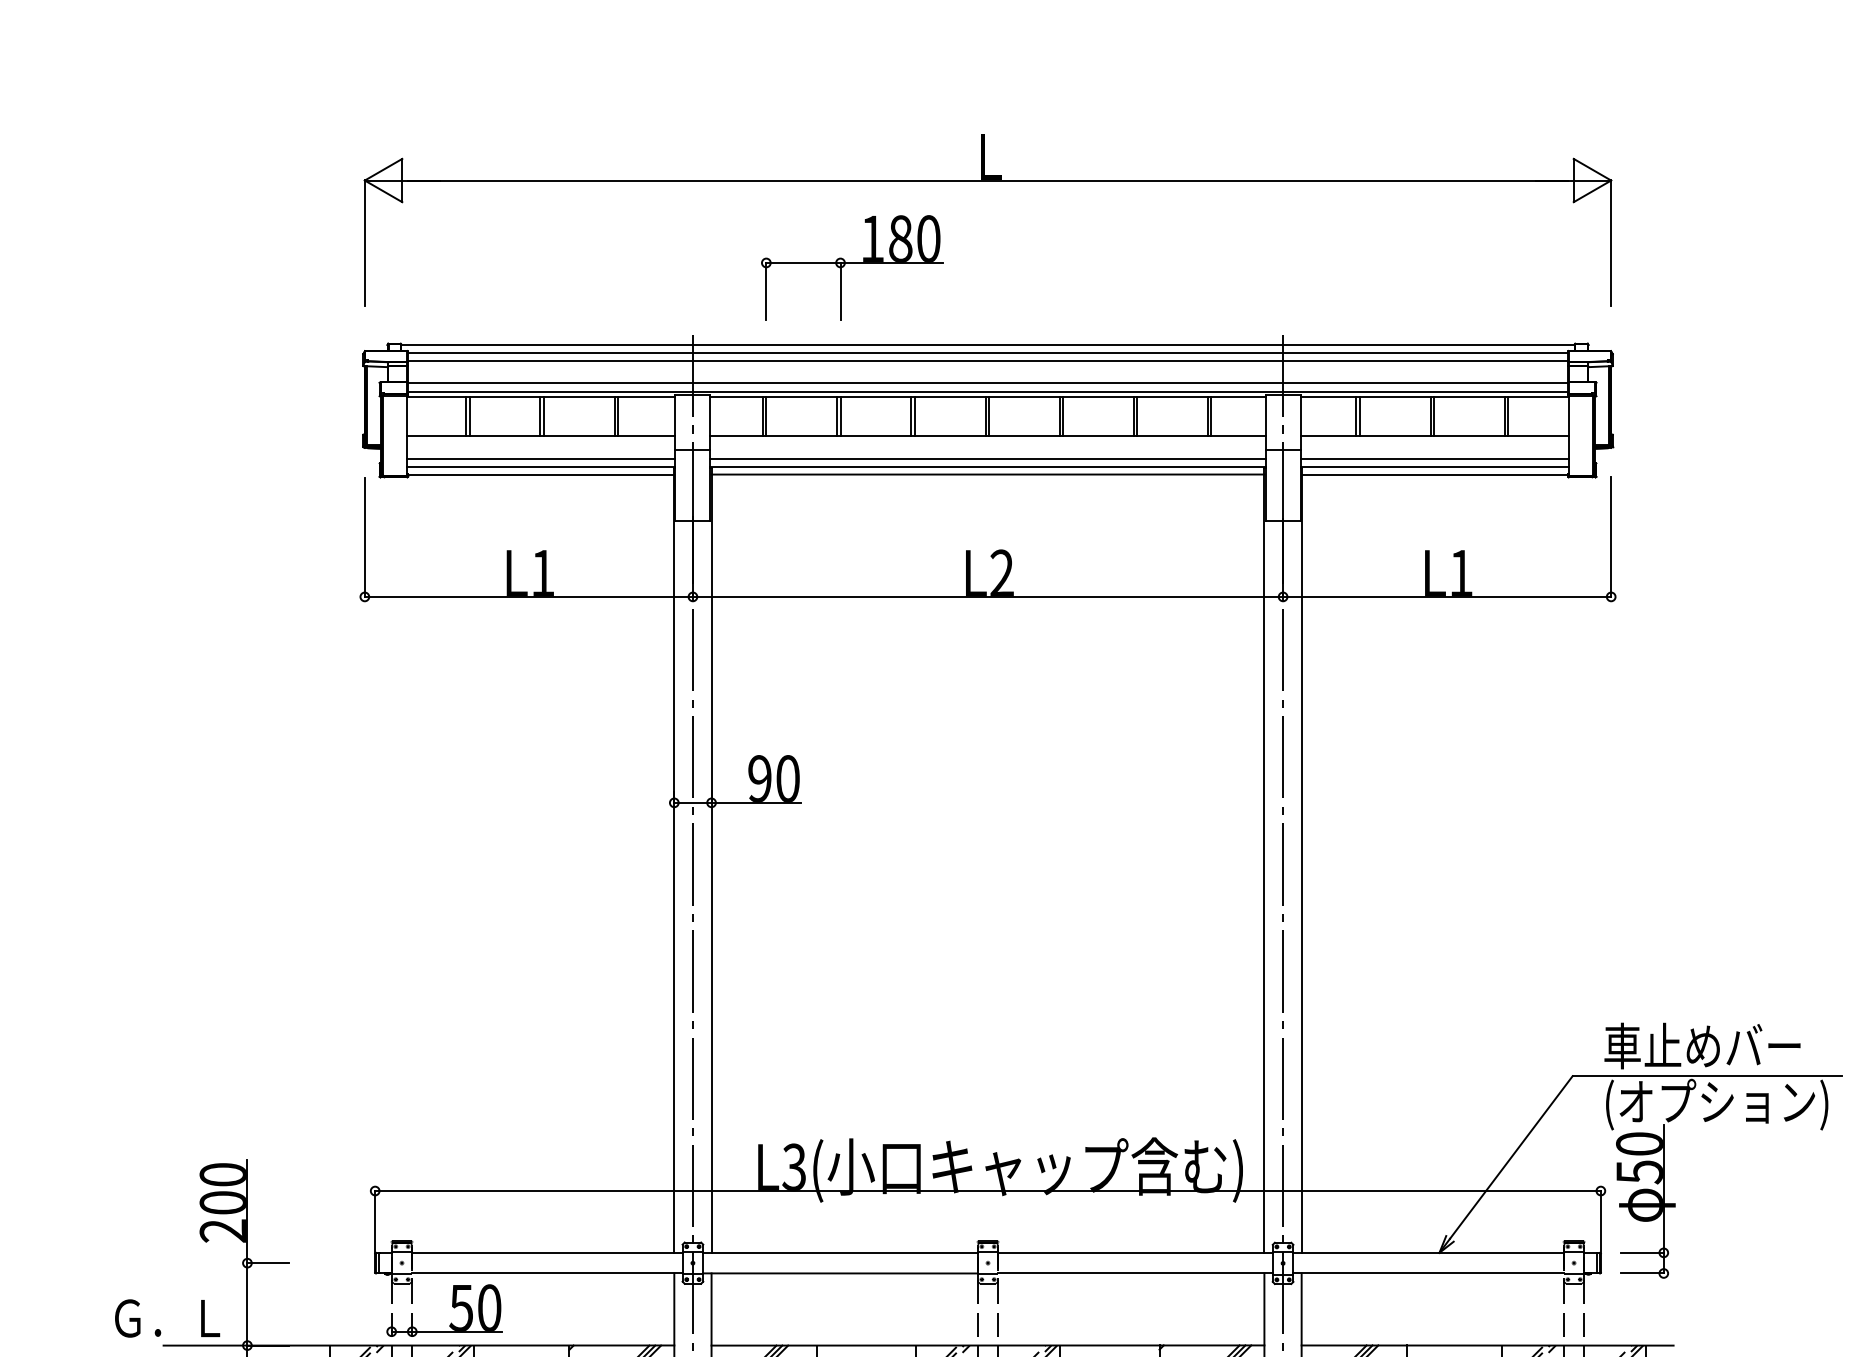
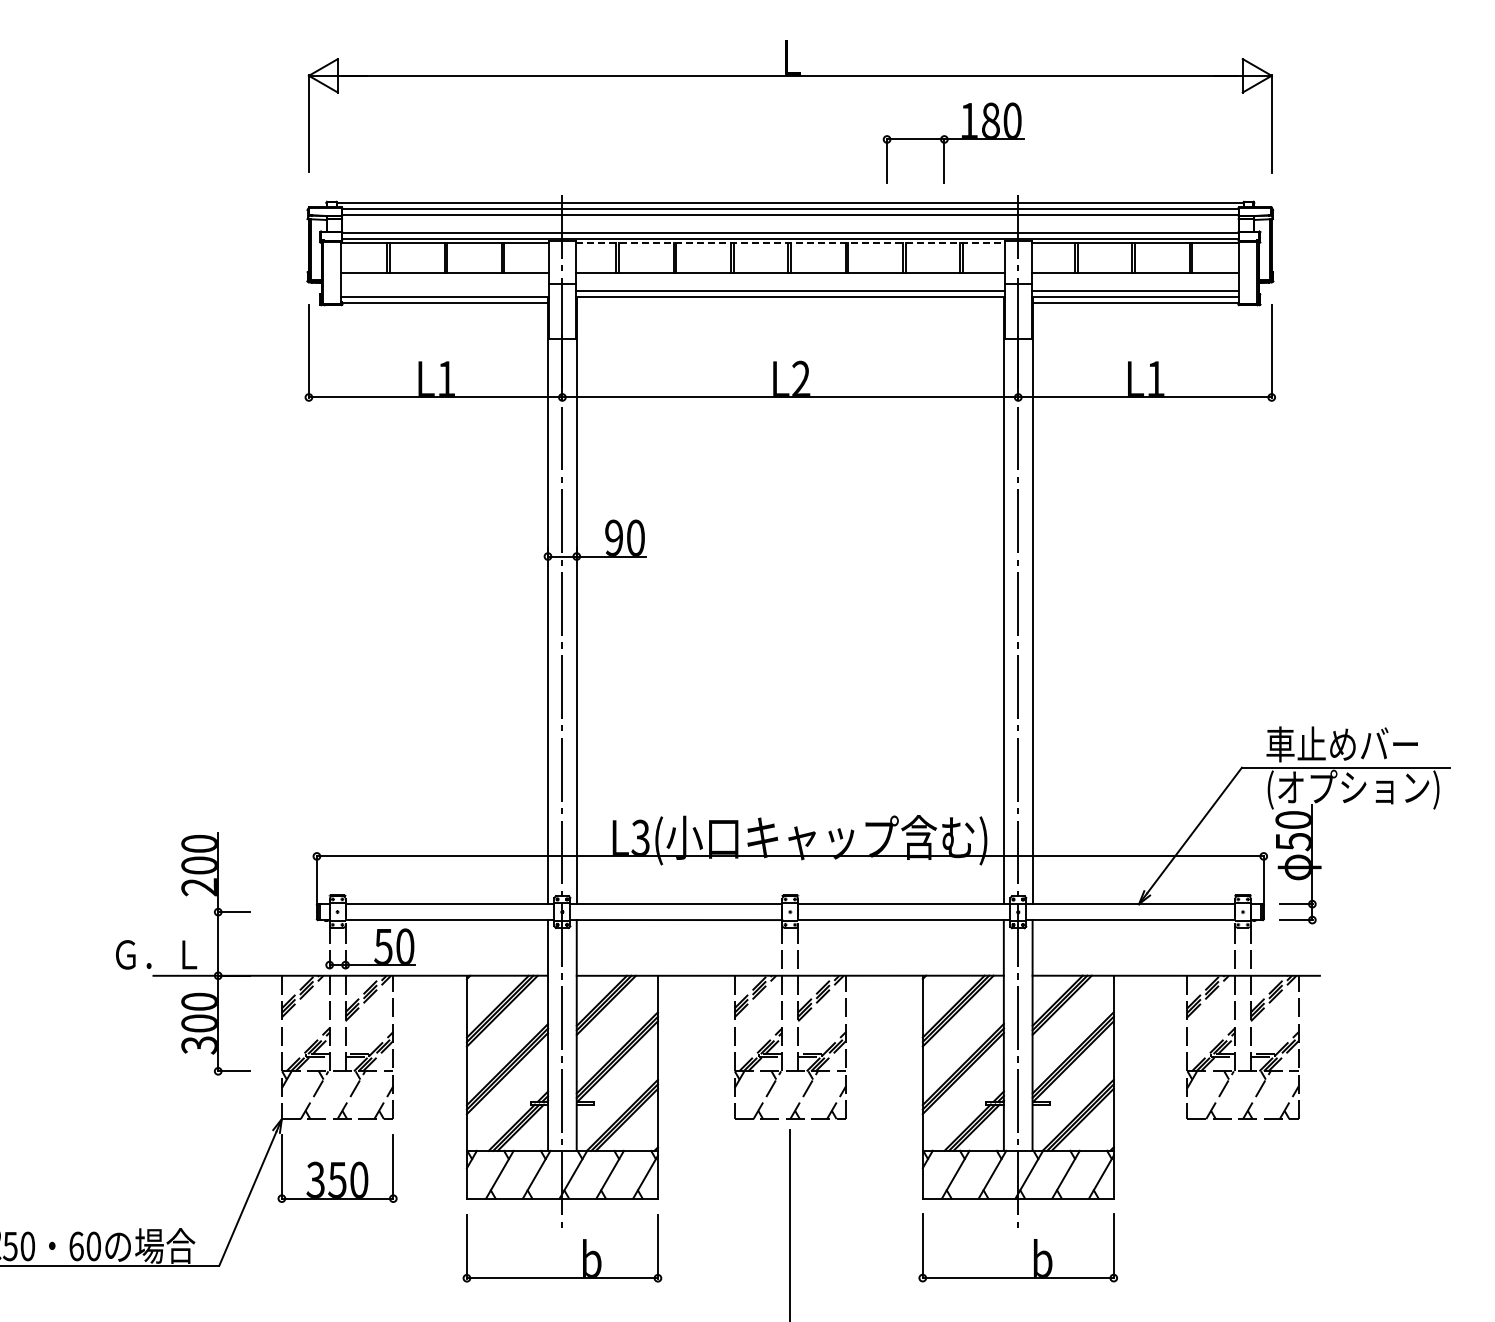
part: (852, 266) -> (953, 142), moved
line: (988, 397) -> (790, 243), solid -> dashed
line: (540, 458) -> (444, 290), removed
line: (986, 473) -> (789, 302), removed

